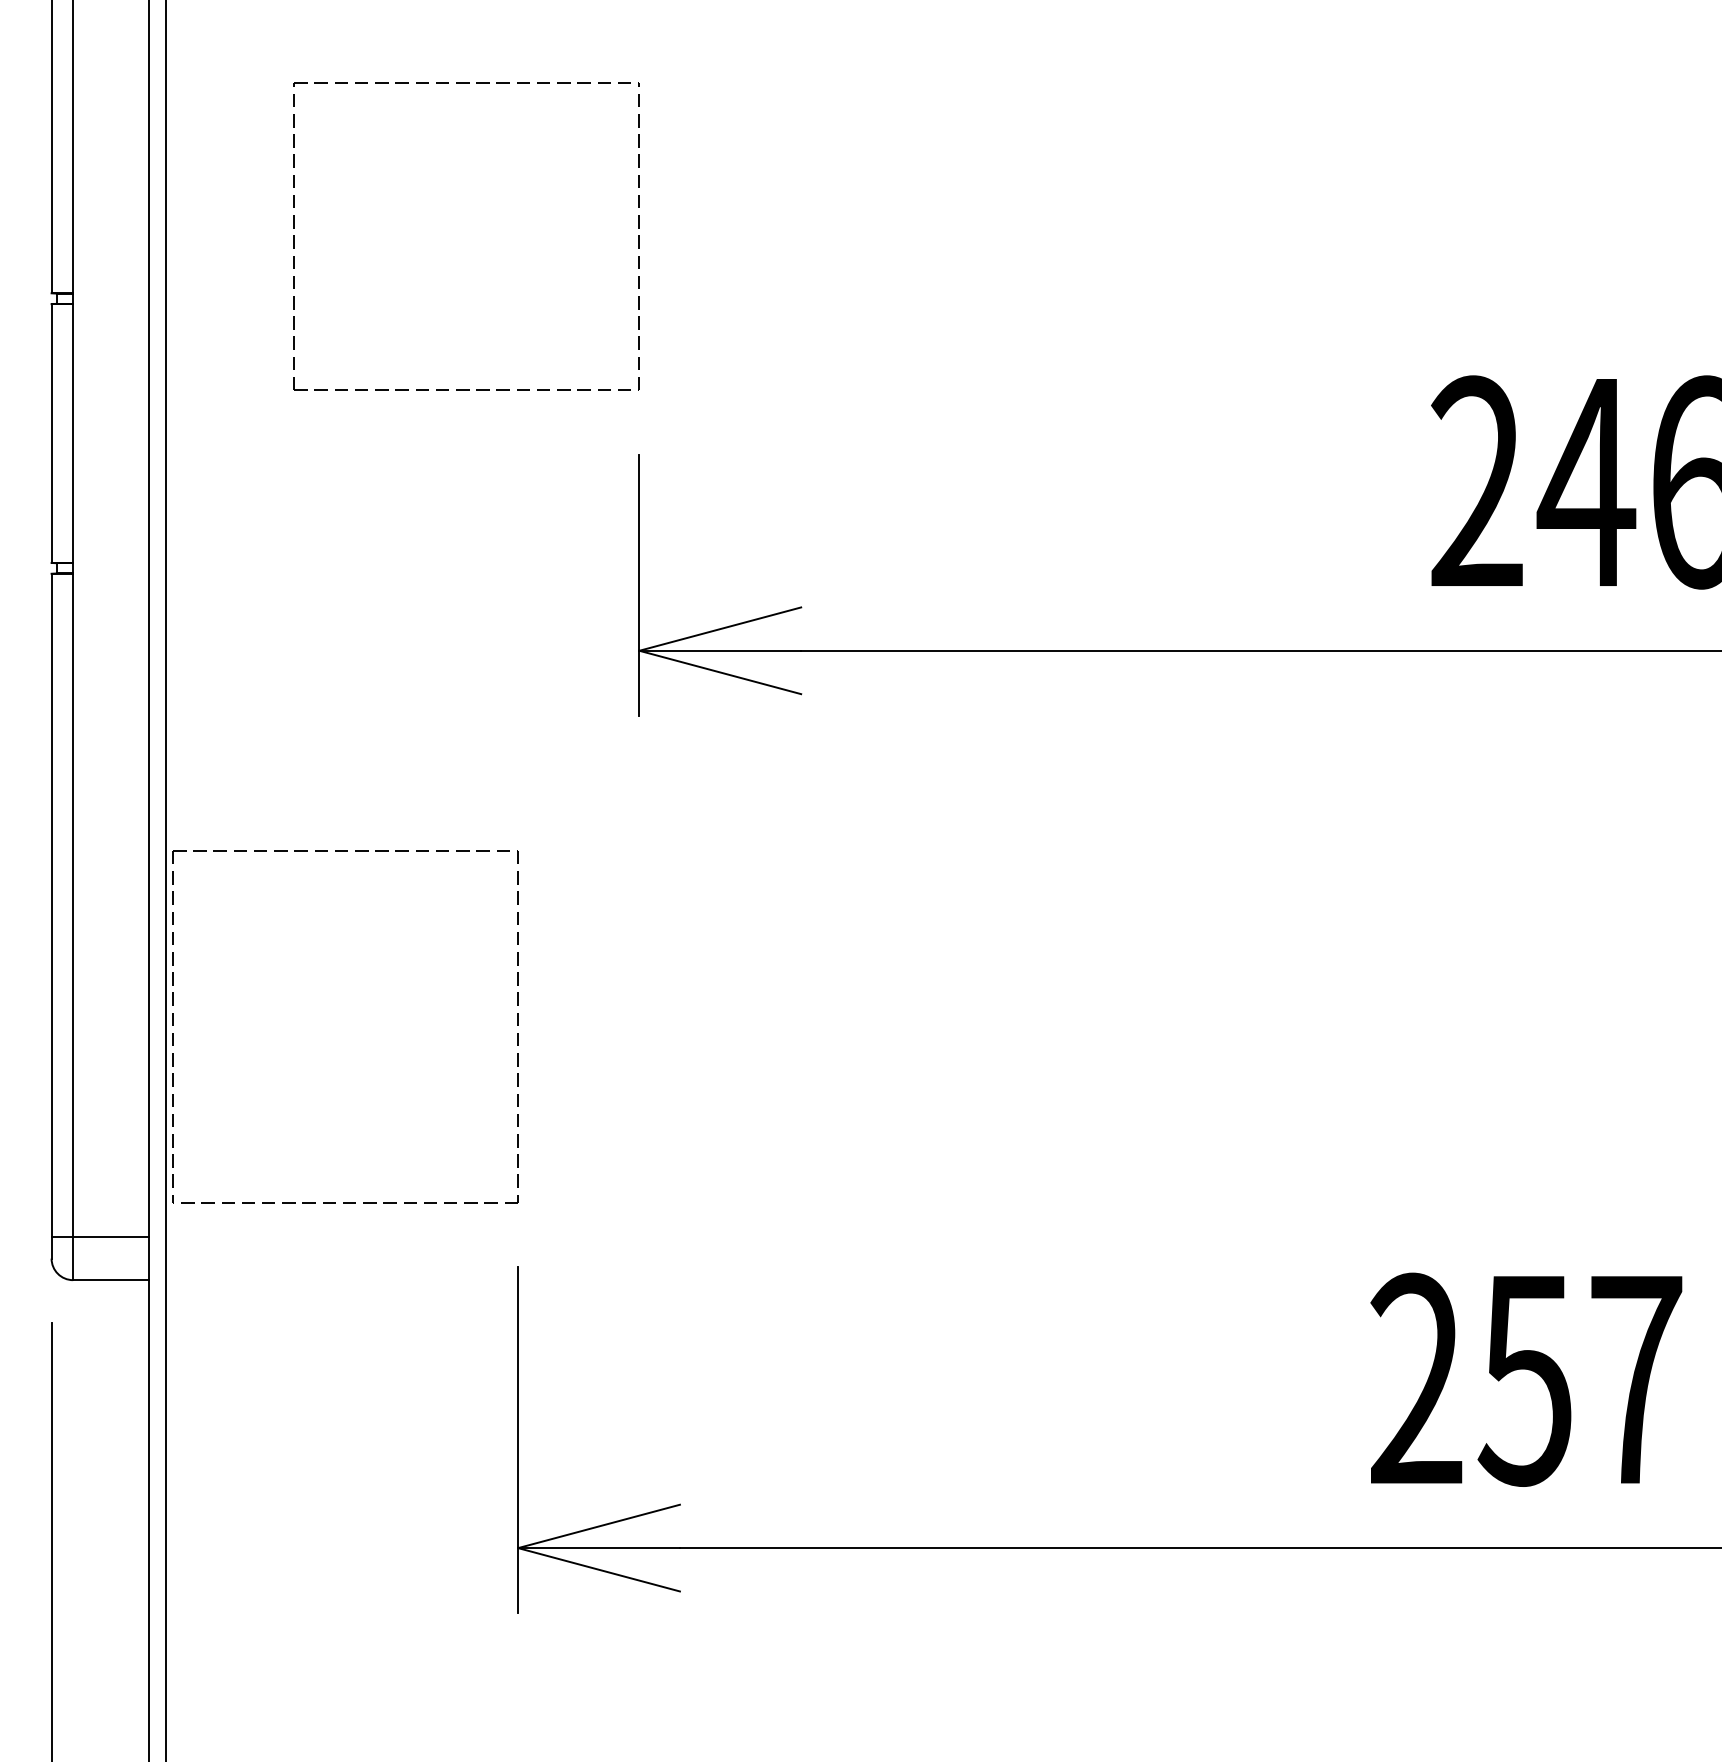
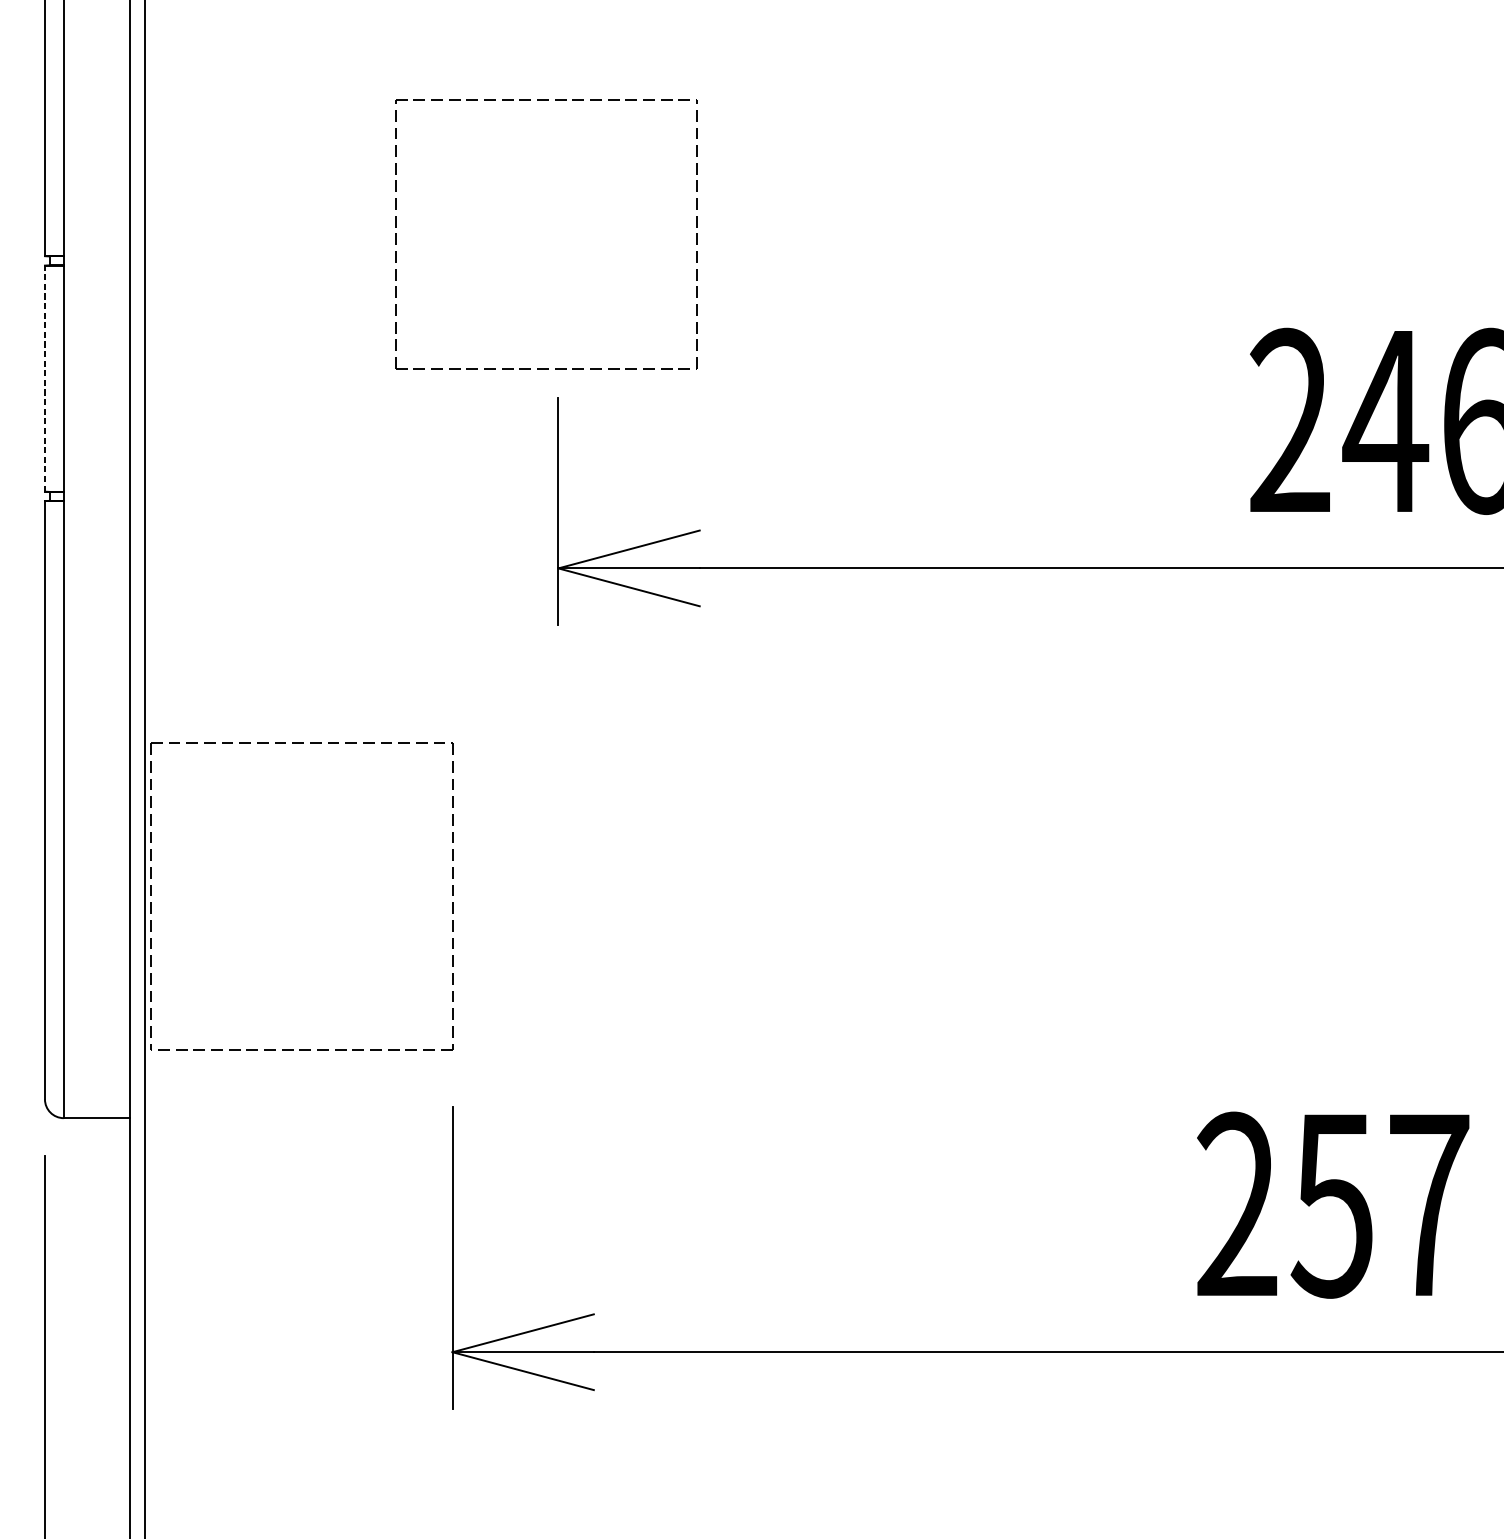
part: (466, 83) -> (546, 100), moved
line: (51, 433) -> (44, 378), solid -> dashed
line: (99, 1237) -> (86, 1080), removed

